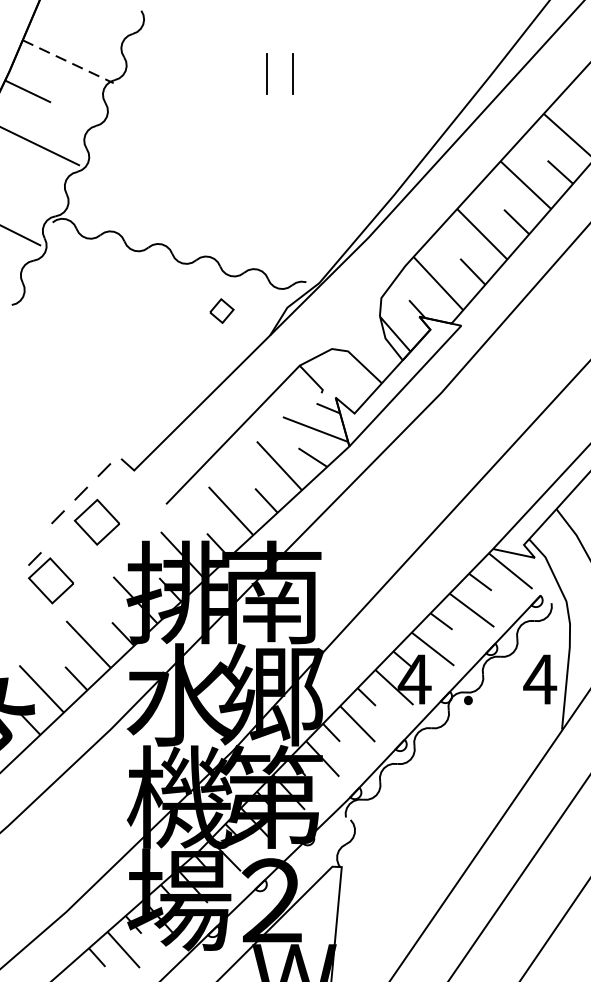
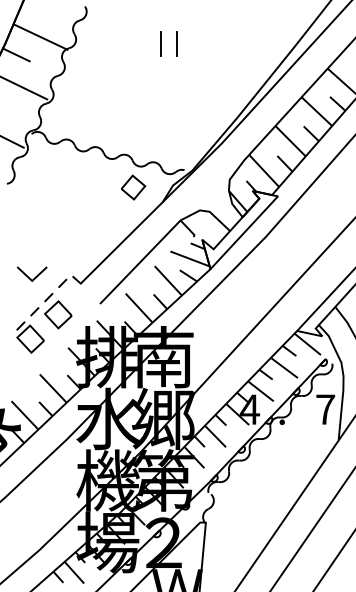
line: (69, 62) -> (41, 37), dashed -> solid
part: (221, 311) -> (133, 187), size x1.67
line: (47, 458) -> (28, 276), added
part: (50, 578) -> (30, 337), moved
text: (540, 679) -> (325, 409), 4 -> 7

